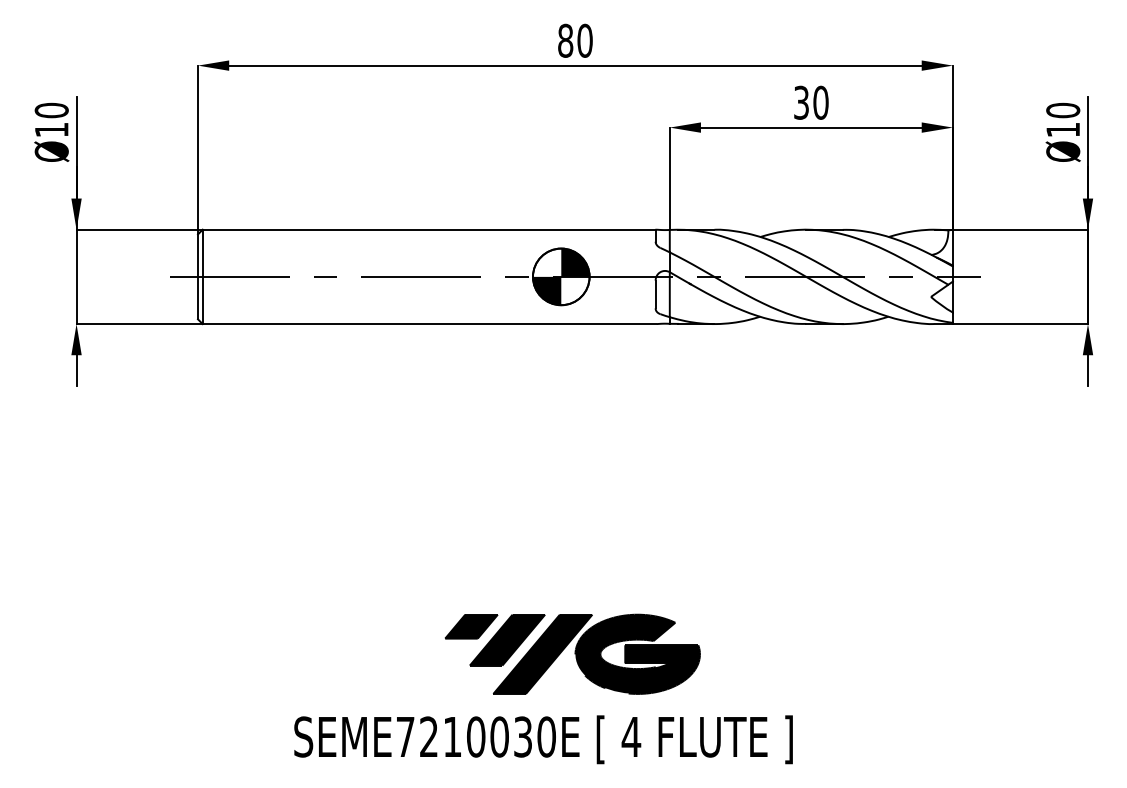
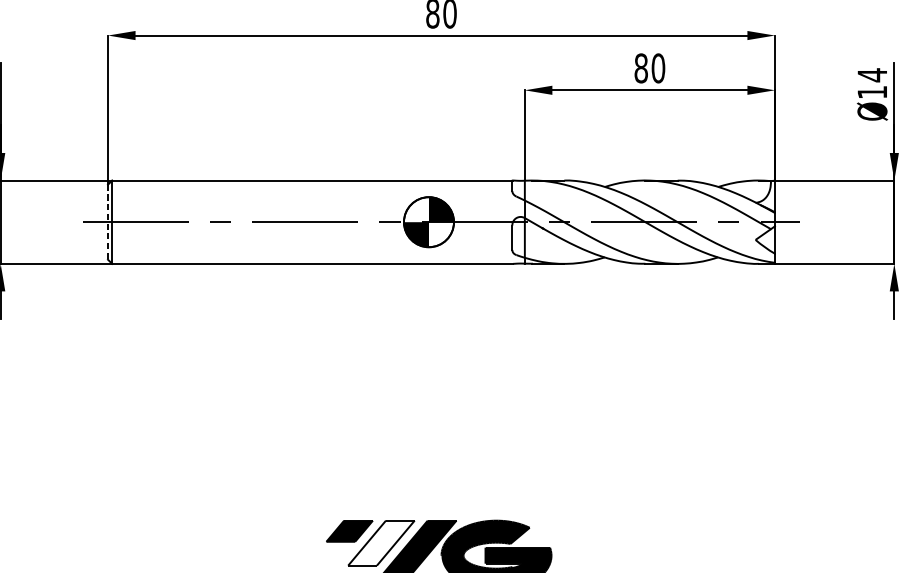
text: (801, 102) -> (641, 68), 30 -> 80
text: (1063, 110) -> (872, 75), Ø10 -> Ø14
line: (198, 277) -> (108, 222), solid -> dashed
fill: (507, 639) -> (381, 542), removed

